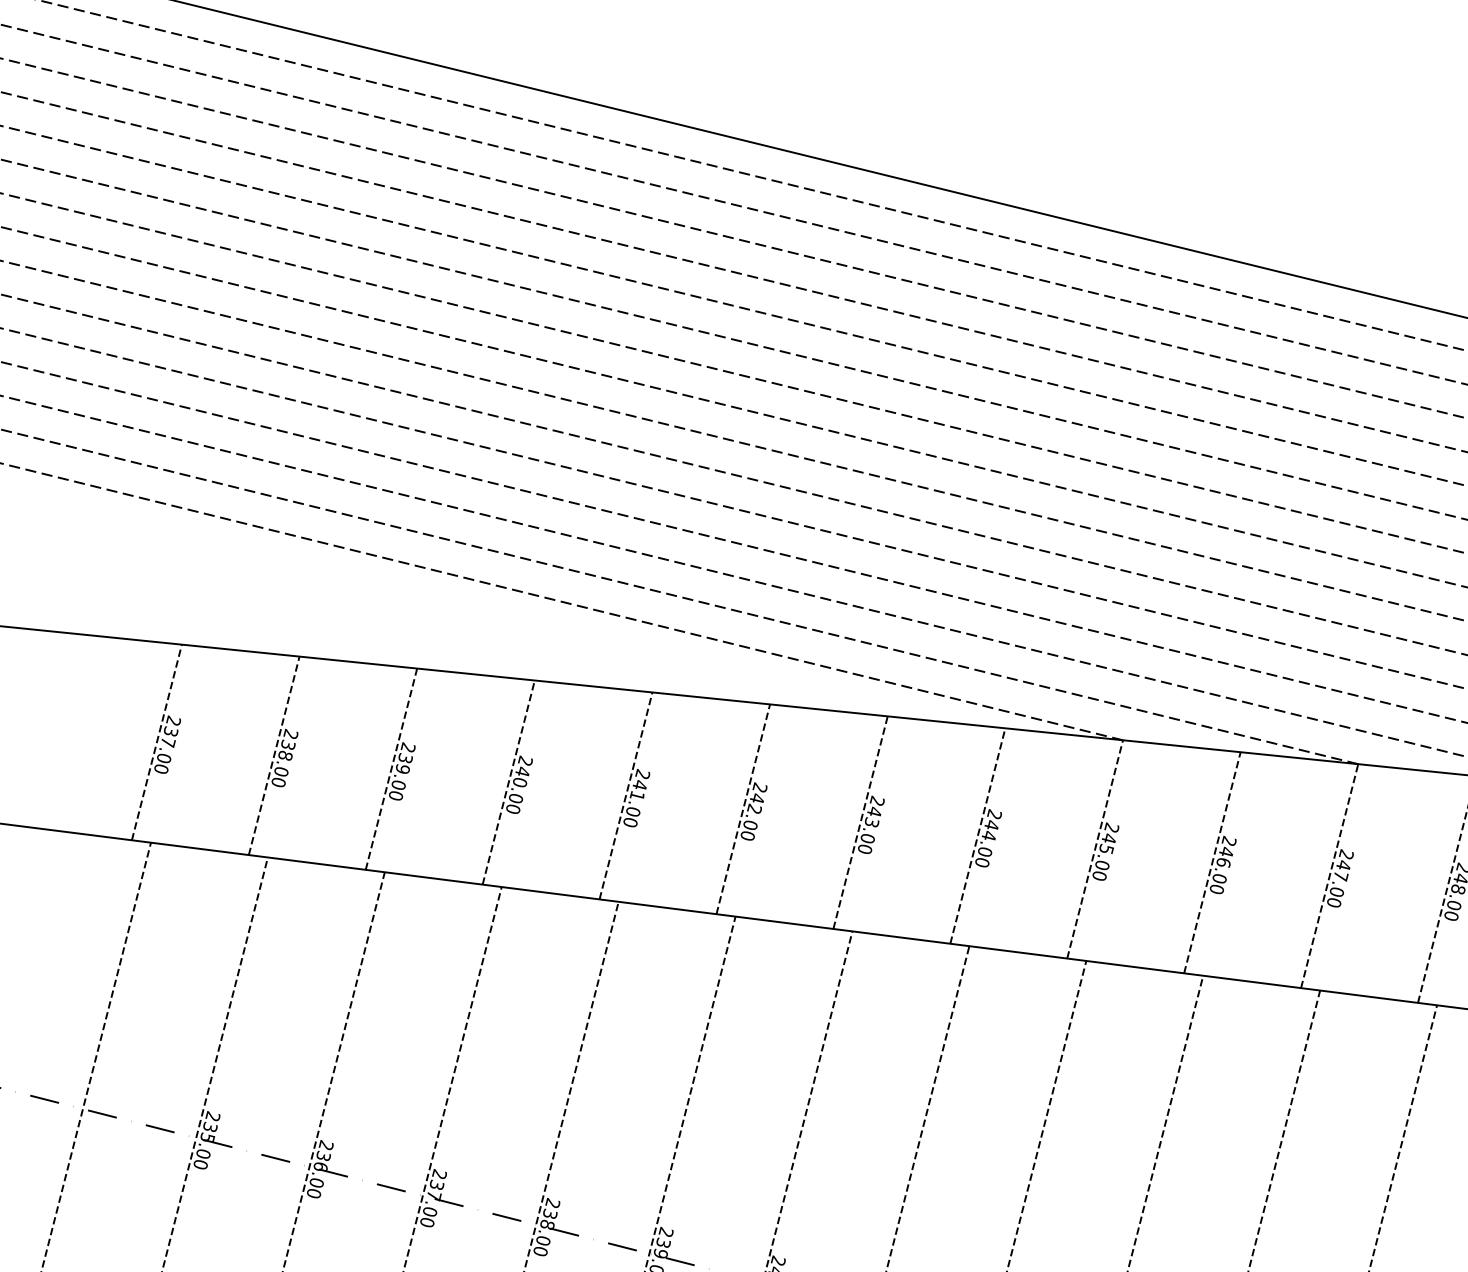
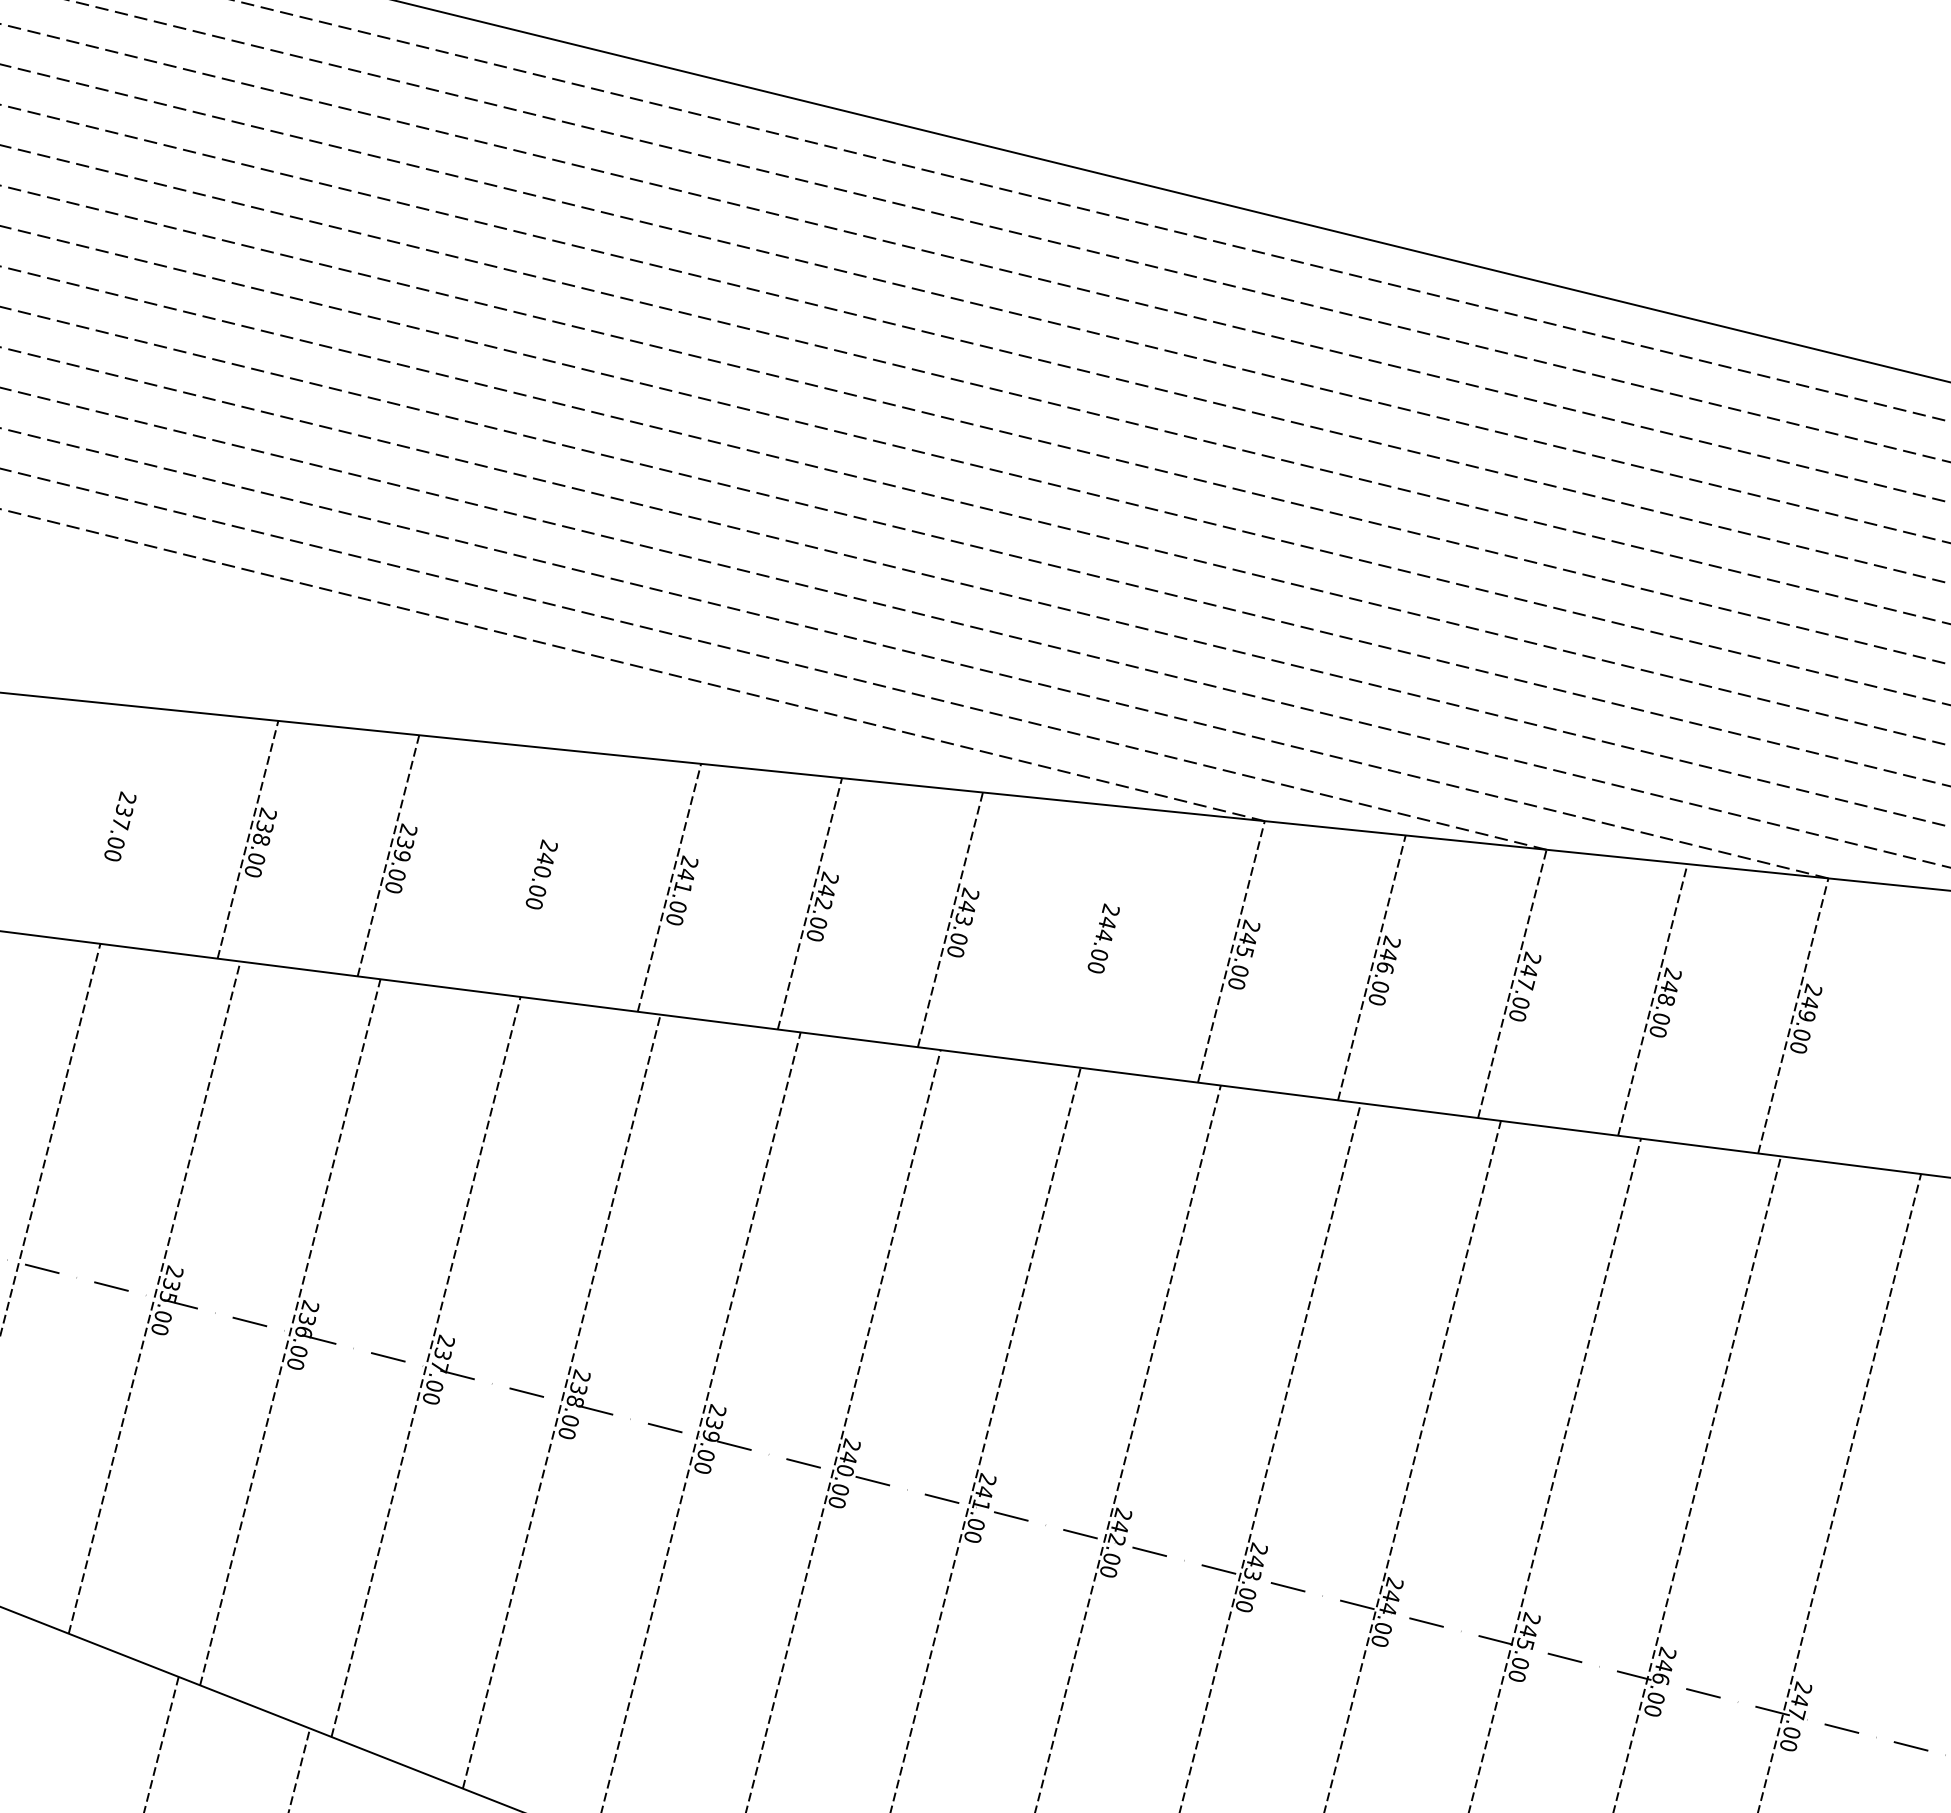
line: (156, 742) -> (107, 823), removed
line: (508, 782) -> (528, 871), removed
line: (977, 835) -> (1090, 935), removed

